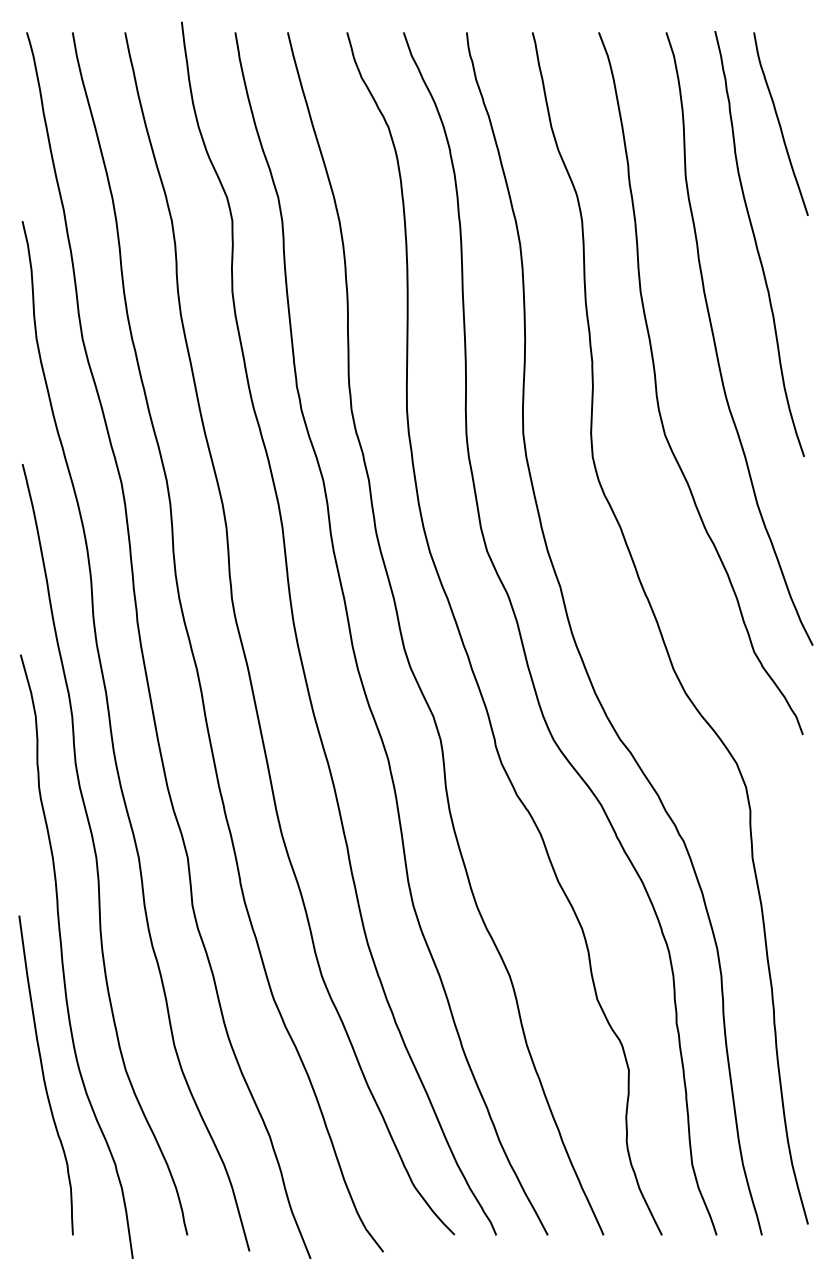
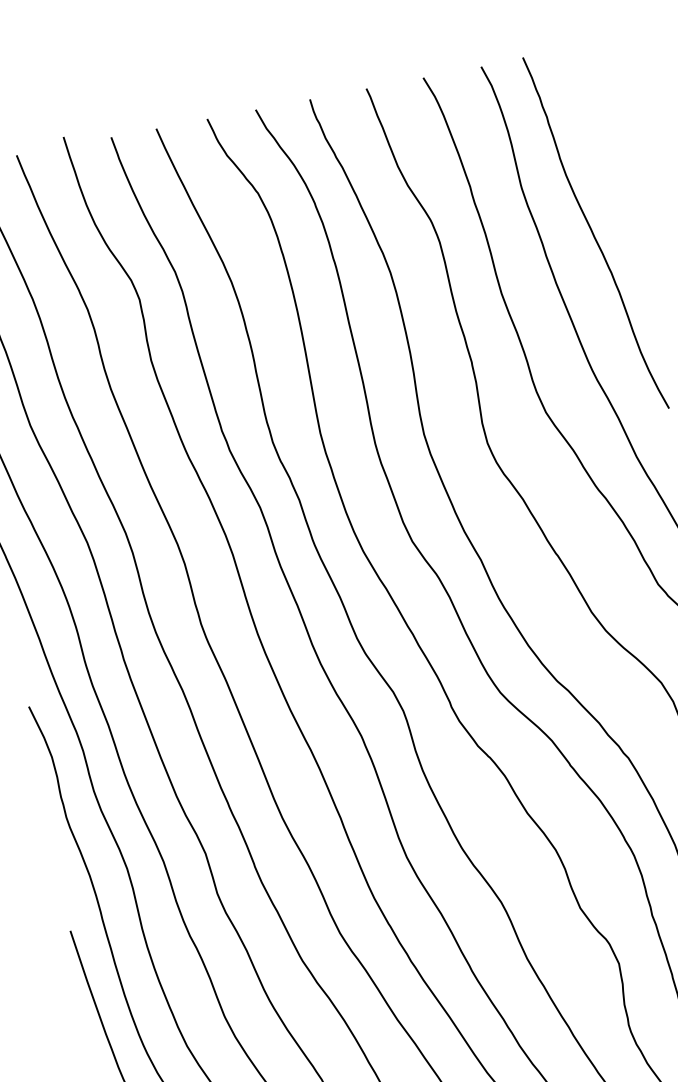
curve: (780, 123) -> (594, 126), removed

